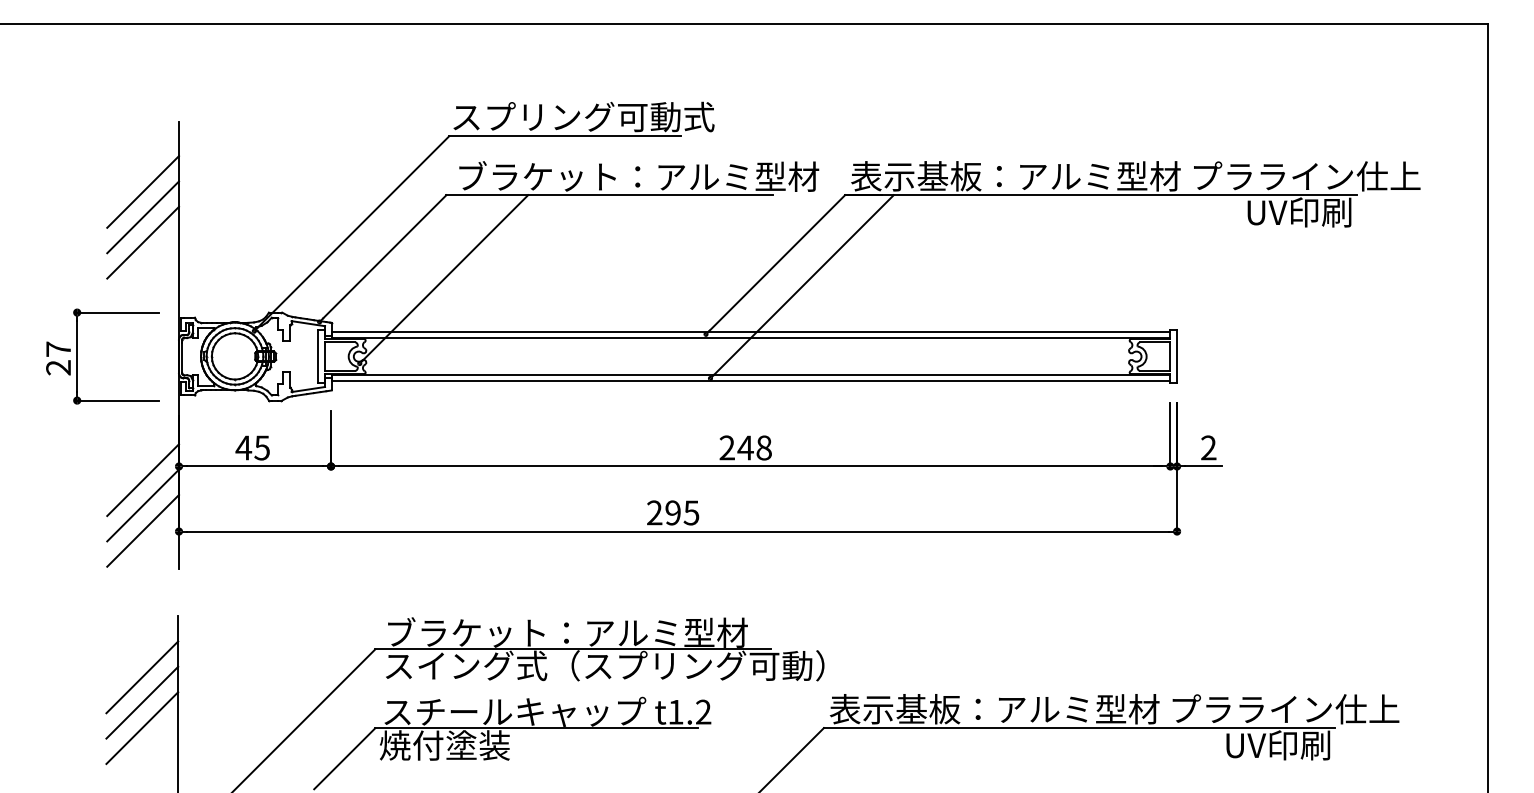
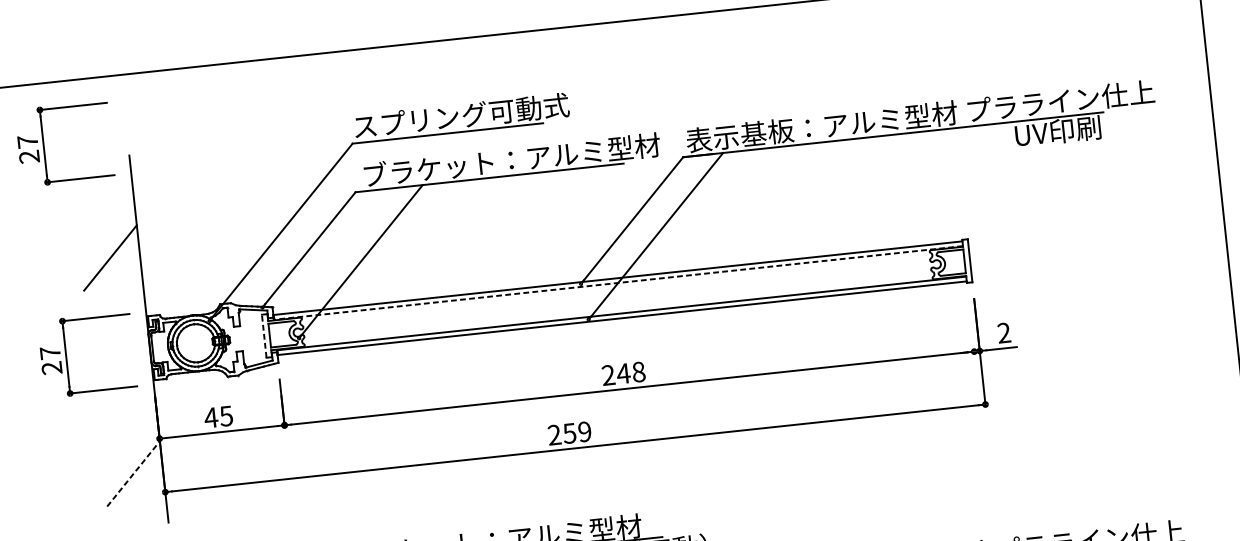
part: (77, 99) -> (43, 146), added
line: (143, 191) -> (106, 215), removed
line: (143, 217) -> (108, 237), removed
line: (750, 338) -> (617, 283), solid -> dashed
line: (318, 356) -> (264, 336), solid -> dashed
line: (1170, 434) -> (971, 325), removed
line: (143, 480) -> (131, 453), removed
line: (143, 505) -> (133, 473), solid -> dashed
text: (682, 512) -> (577, 432), 295 -> 259
line: (143, 530) -> (136, 494), removed

